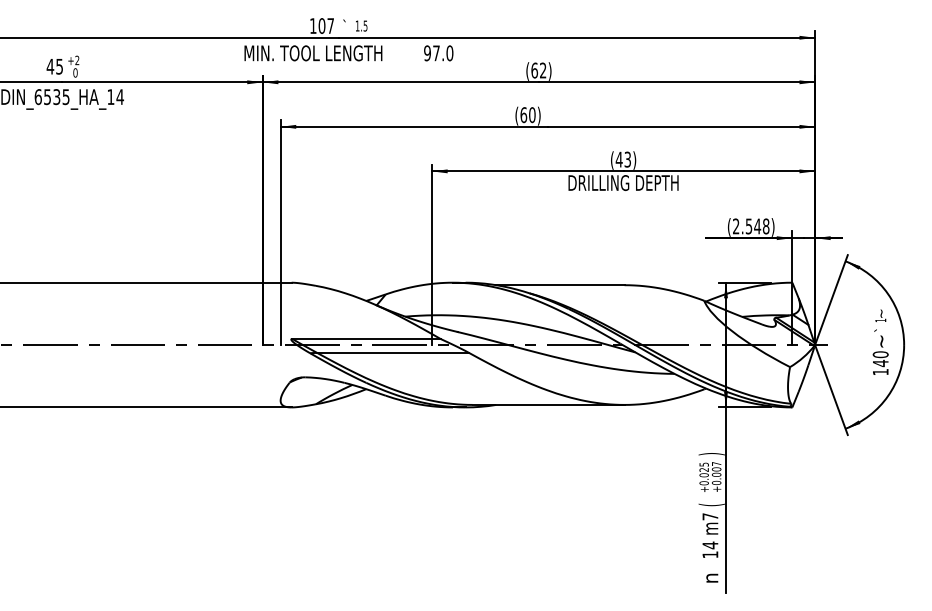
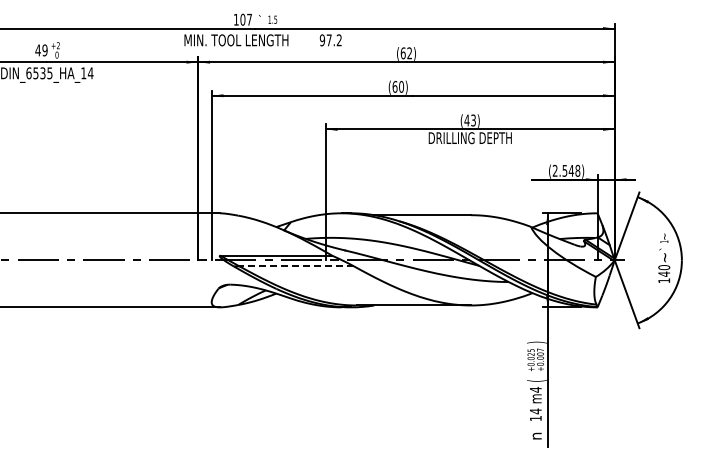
text: (448, 53) -> (338, 40), 97.0 -> 97.2
text: (58, 66) -> (44, 50), 45 -> 49
line: (393, 353) -> (296, 266), solid -> dashed
text: (710, 516) -> (535, 389), m7 -> m4

